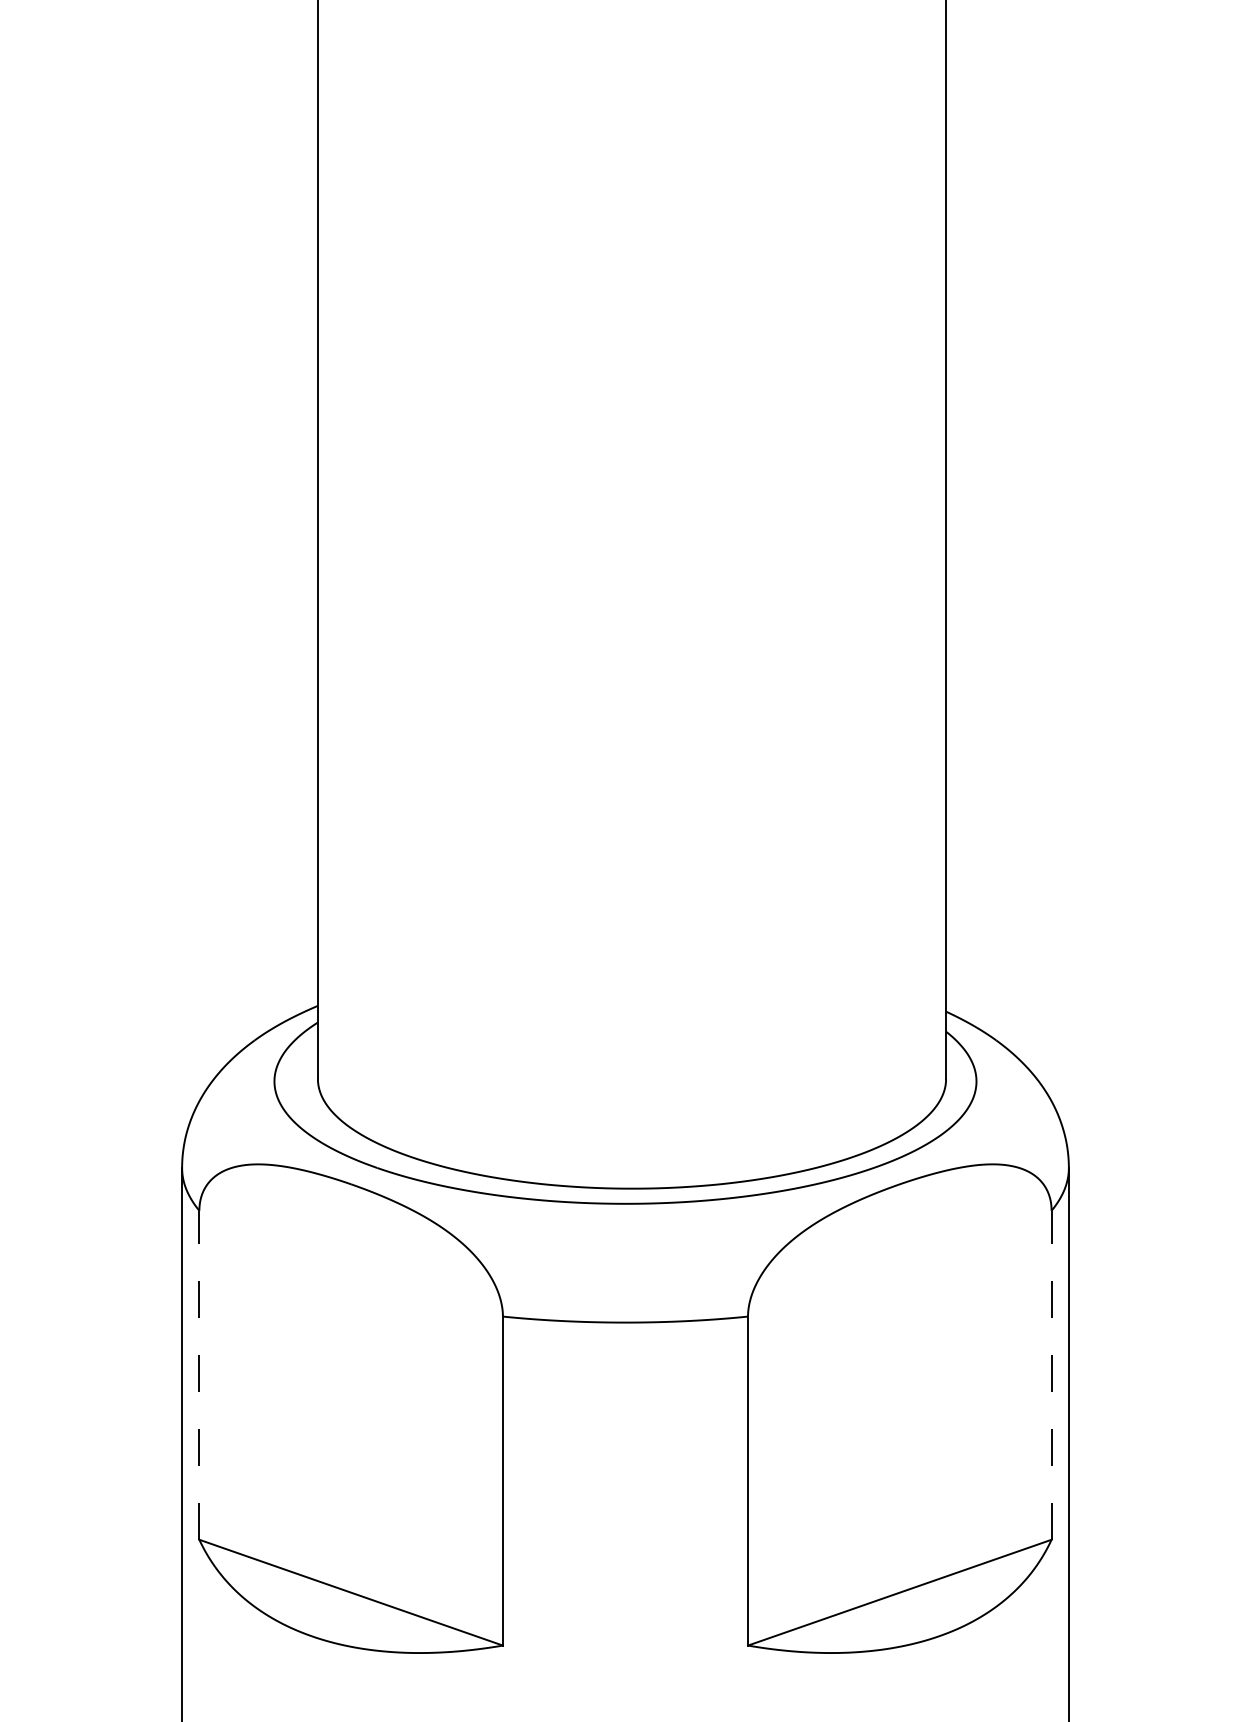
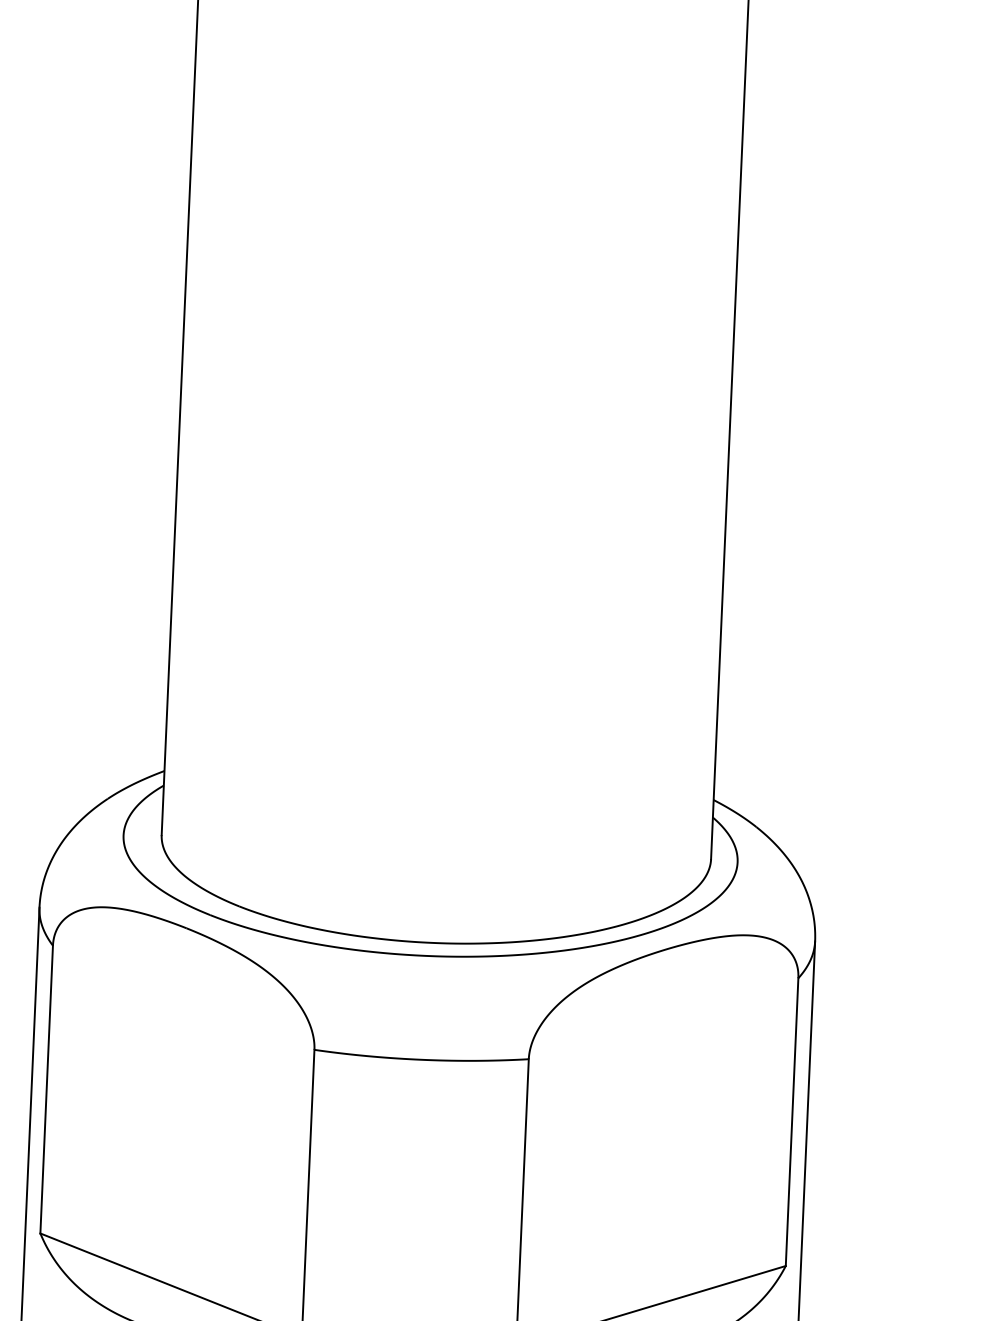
line: (199, 1374) -> (46, 1088), dashed -> solid
line: (1051, 1374) -> (792, 1121), dashed -> solid

